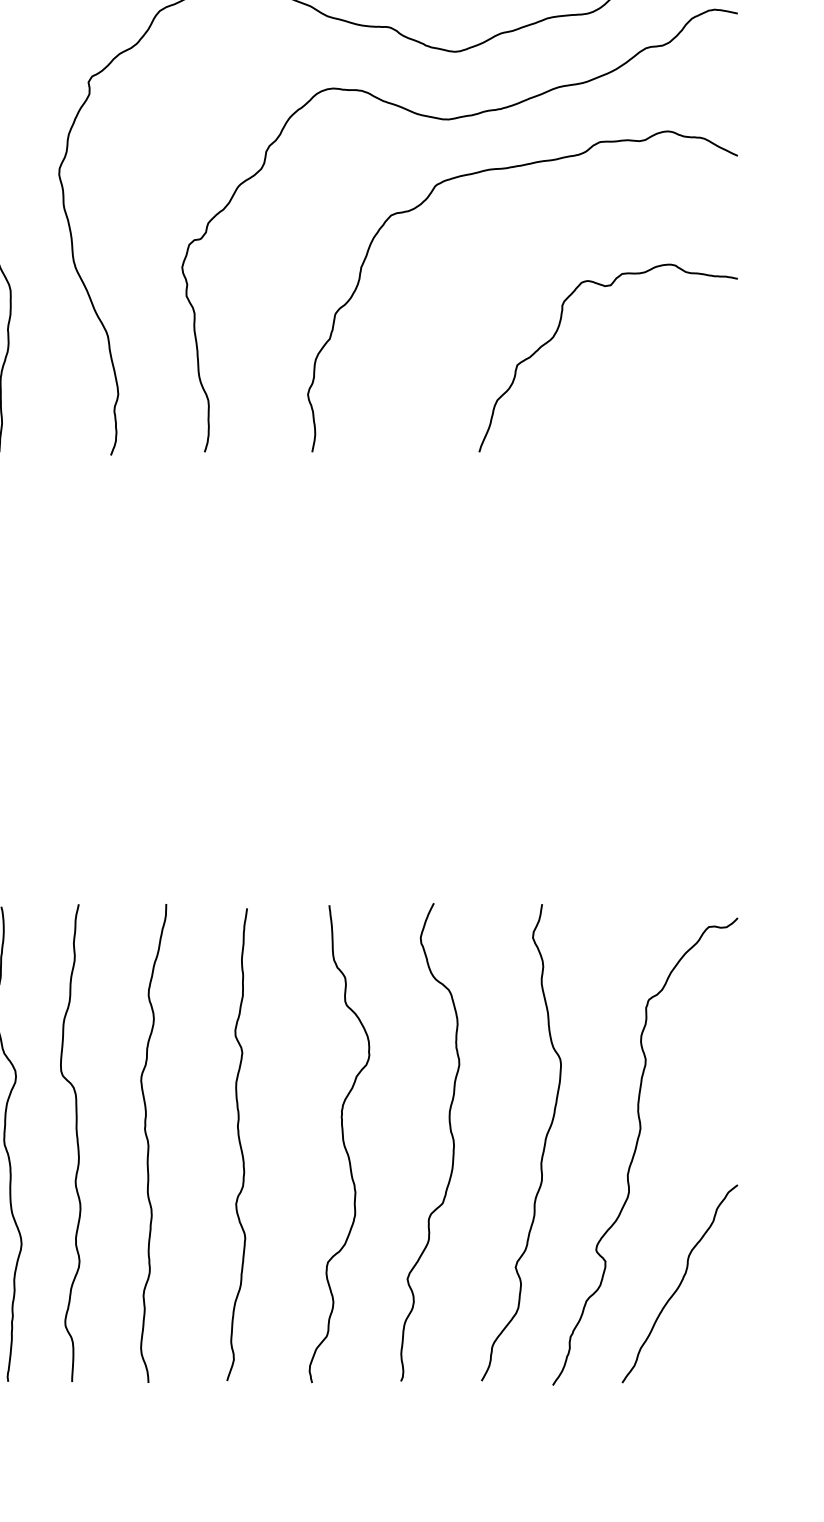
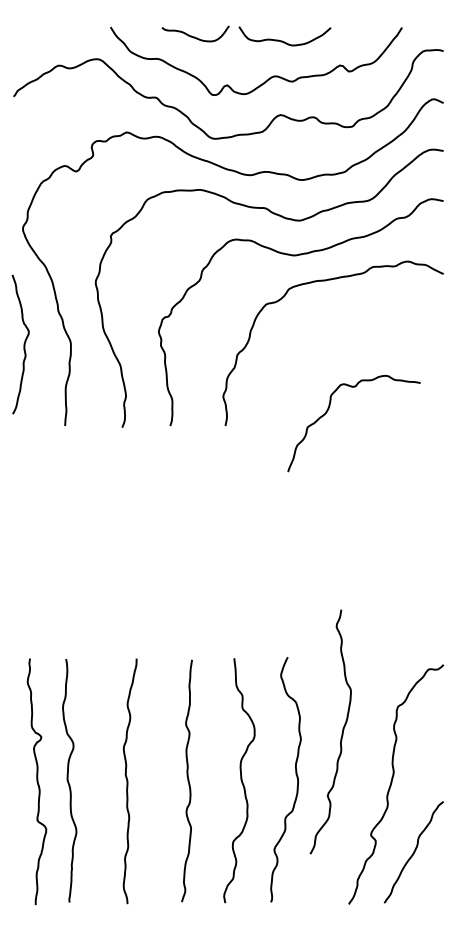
curve: (558, 332) -> (328, 410), moved
curve: (76, 1141) -> (104, 779), removed
curve: (150, 1143) -> (128, 781), moved
curve: (542, 1143) -> (341, 732), moved

